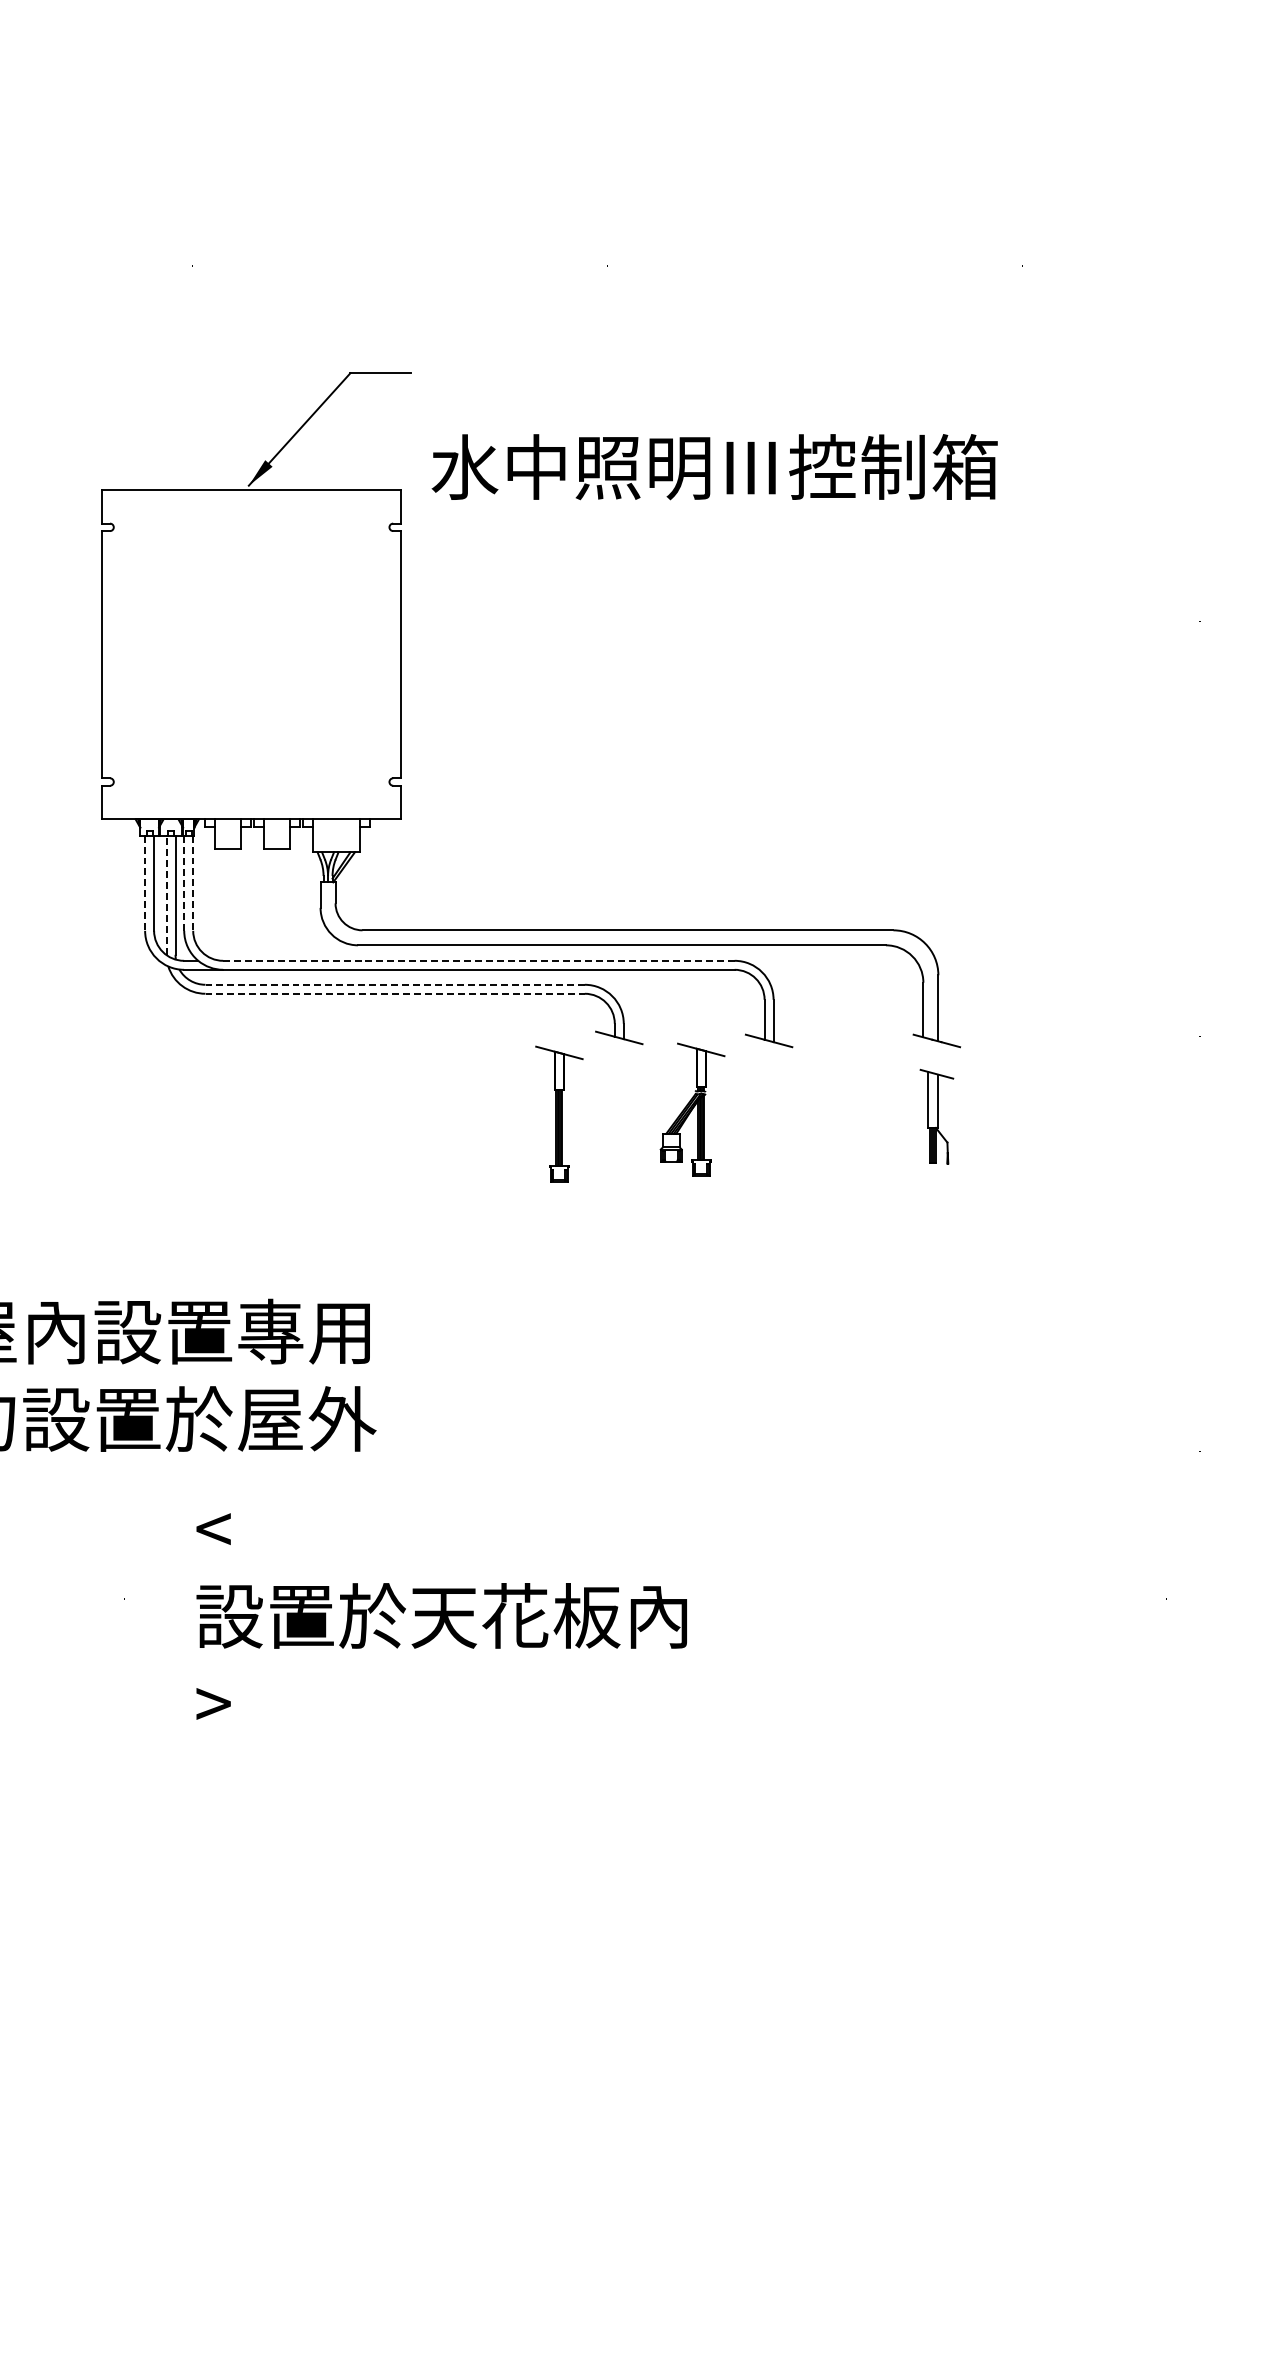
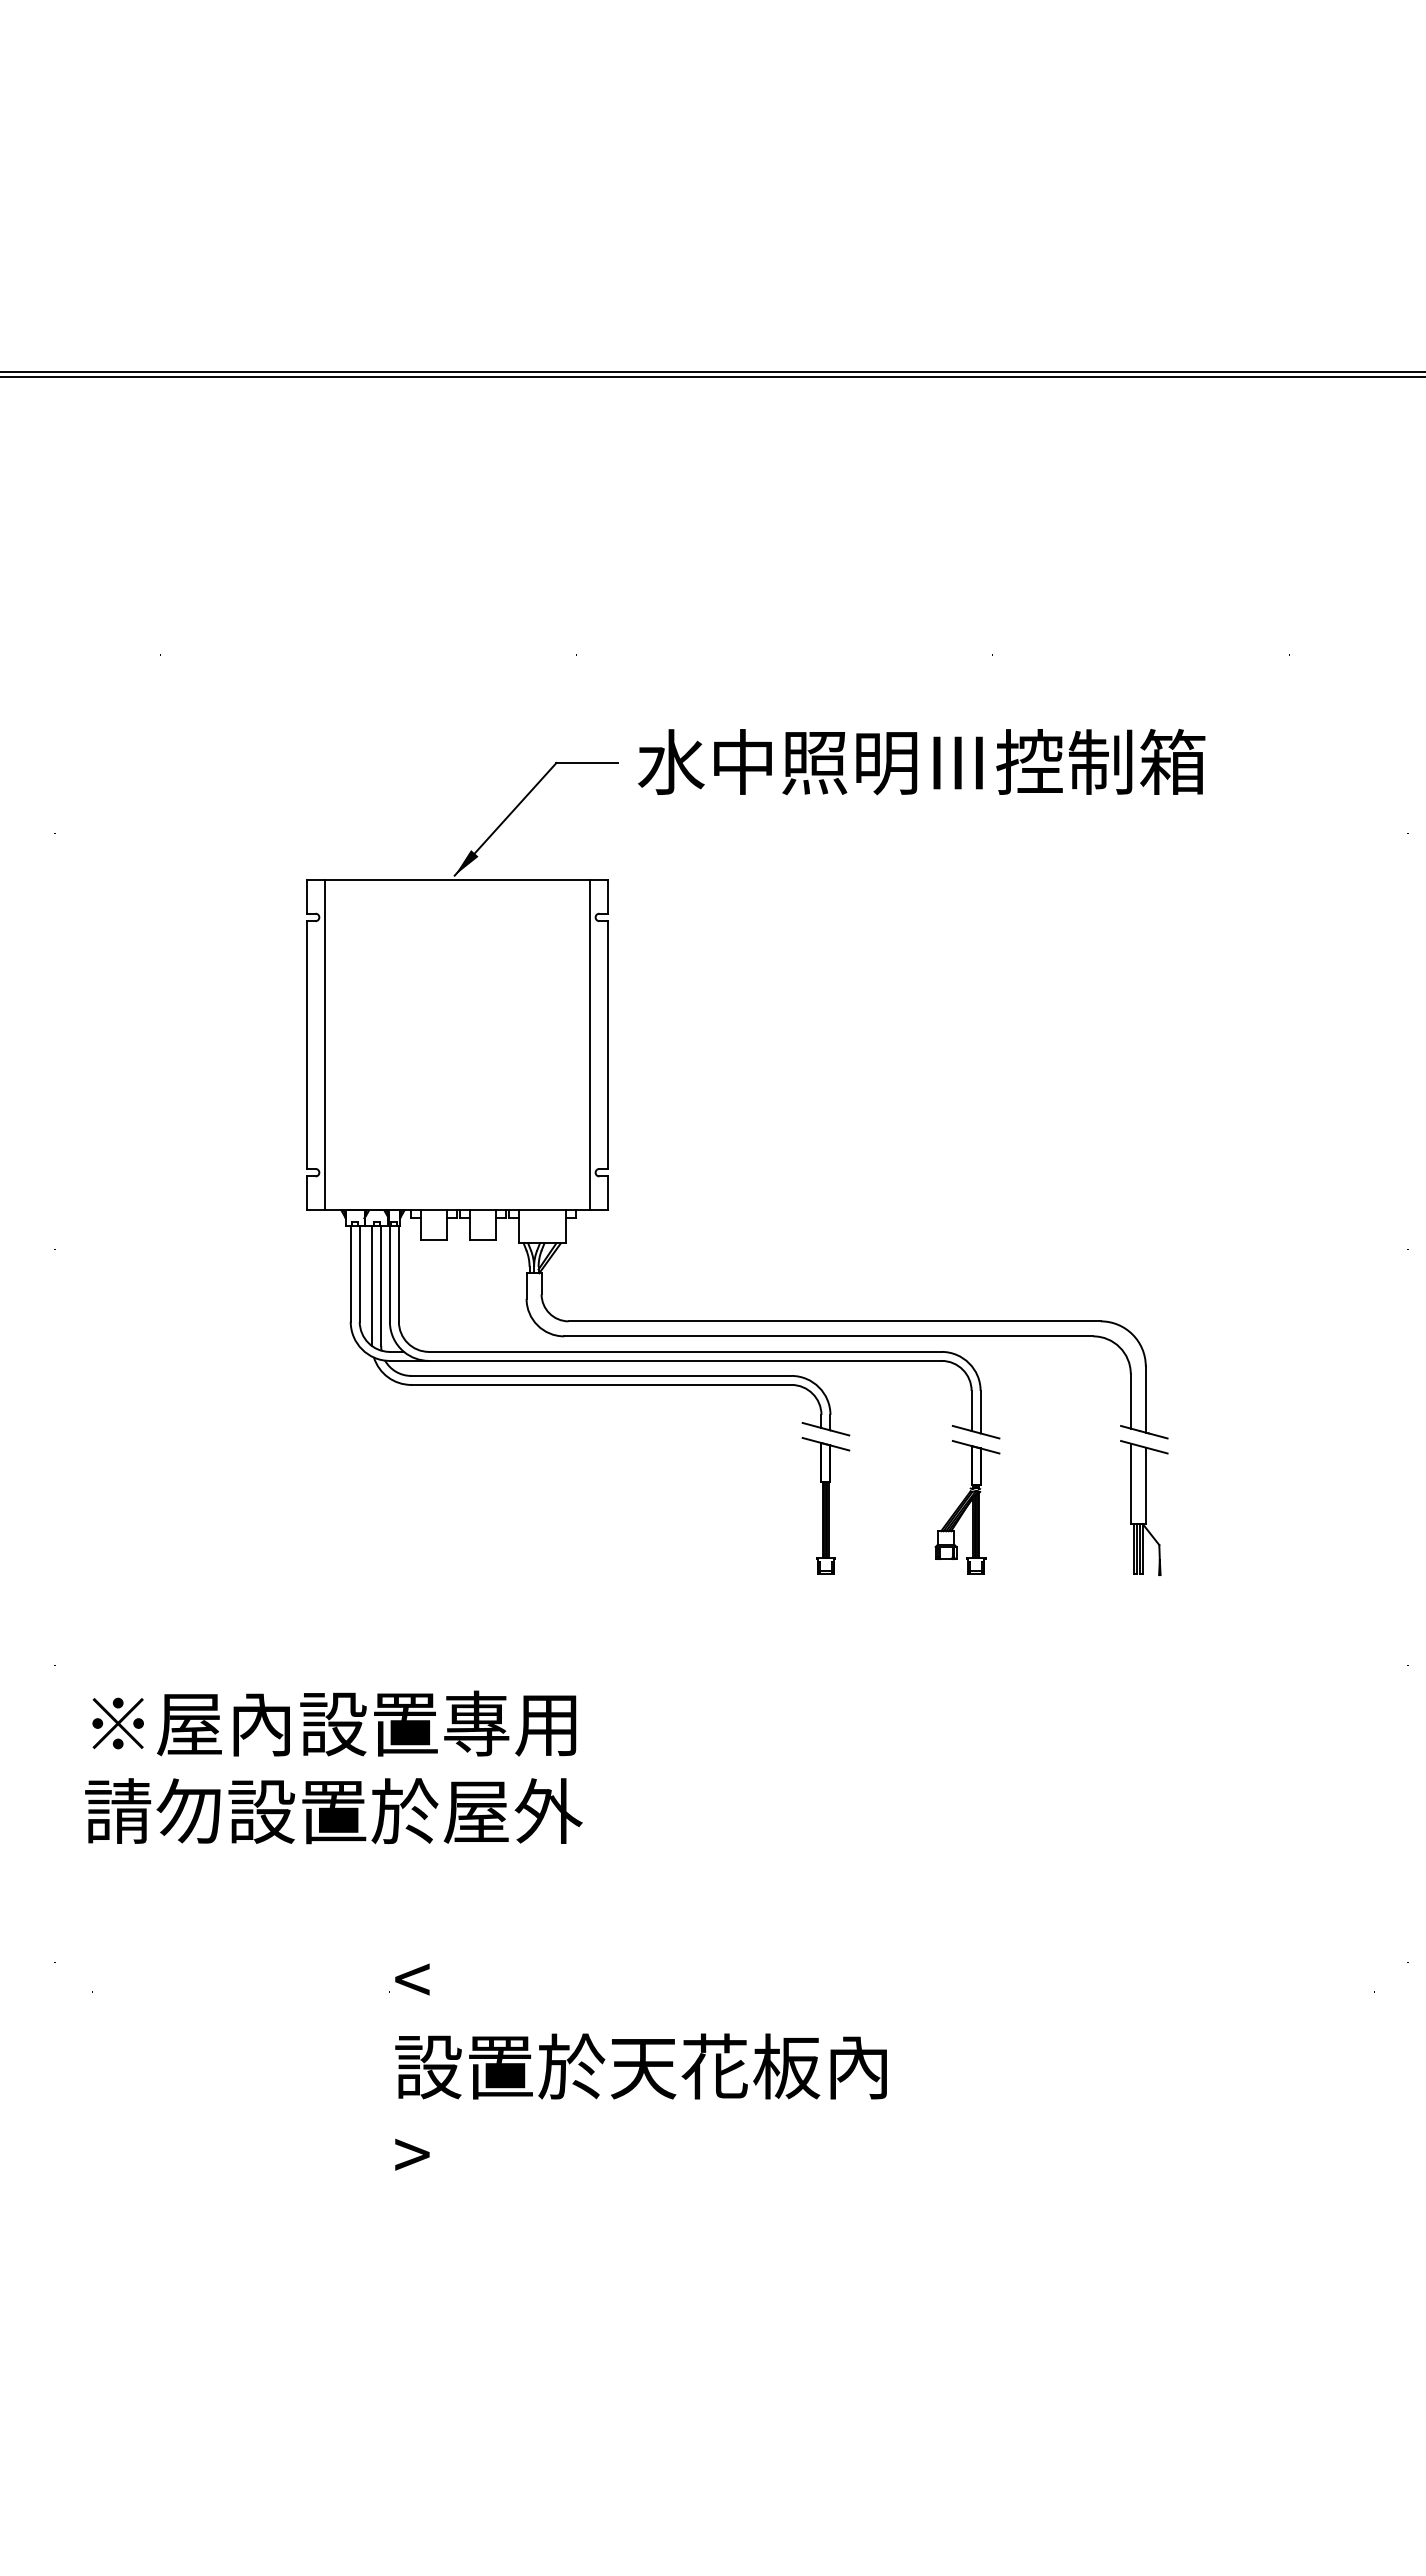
text: (714, 467) -> (921, 762), moved
line: (119, 654) -> (325, 1044), added
line: (383, 654) -> (589, 1044), added
line: (144, 883) -> (350, 1274), dashed -> solid
line: (183, 883) -> (389, 1274), dashed -> solid
line: (192, 883) -> (398, 1274), dashed -> solid
line: (166, 895) -> (372, 1286), dashed -> solid
line: (478, 960) -> (684, 1351), dashed -> solid
line: (394, 984) -> (600, 1375), dashed -> solid
line: (395, 993) -> (601, 1384), dashed -> solid
part: (692, 1110) -> (967, 1507), moved
part: (558, 1114) -> (825, 1505), moved
part: (937, 1117) -> (1144, 1508), size x1.43
text: (441, 1615) -> (640, 2066), moved

